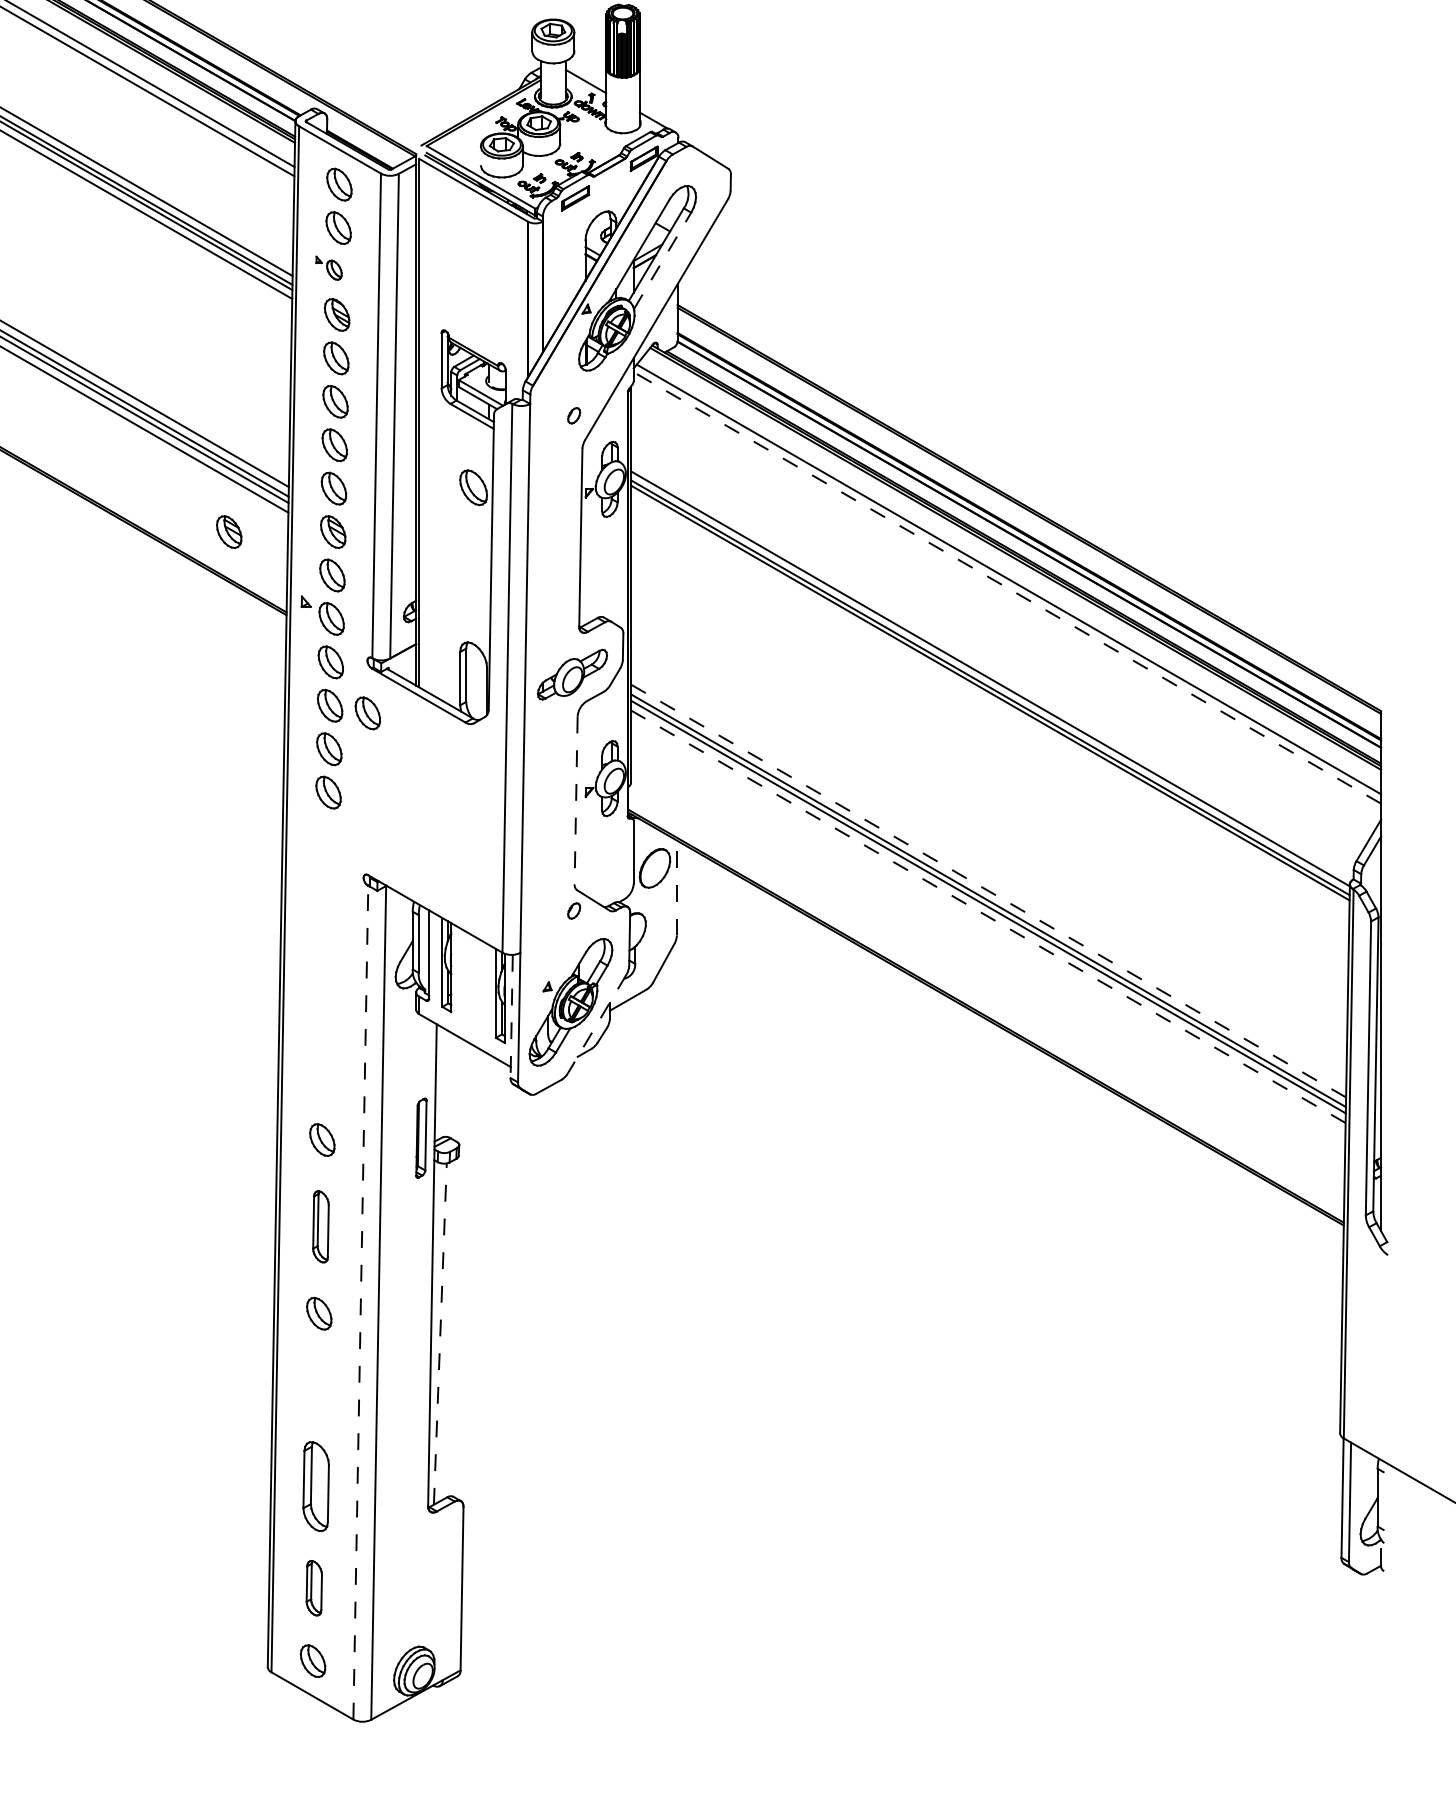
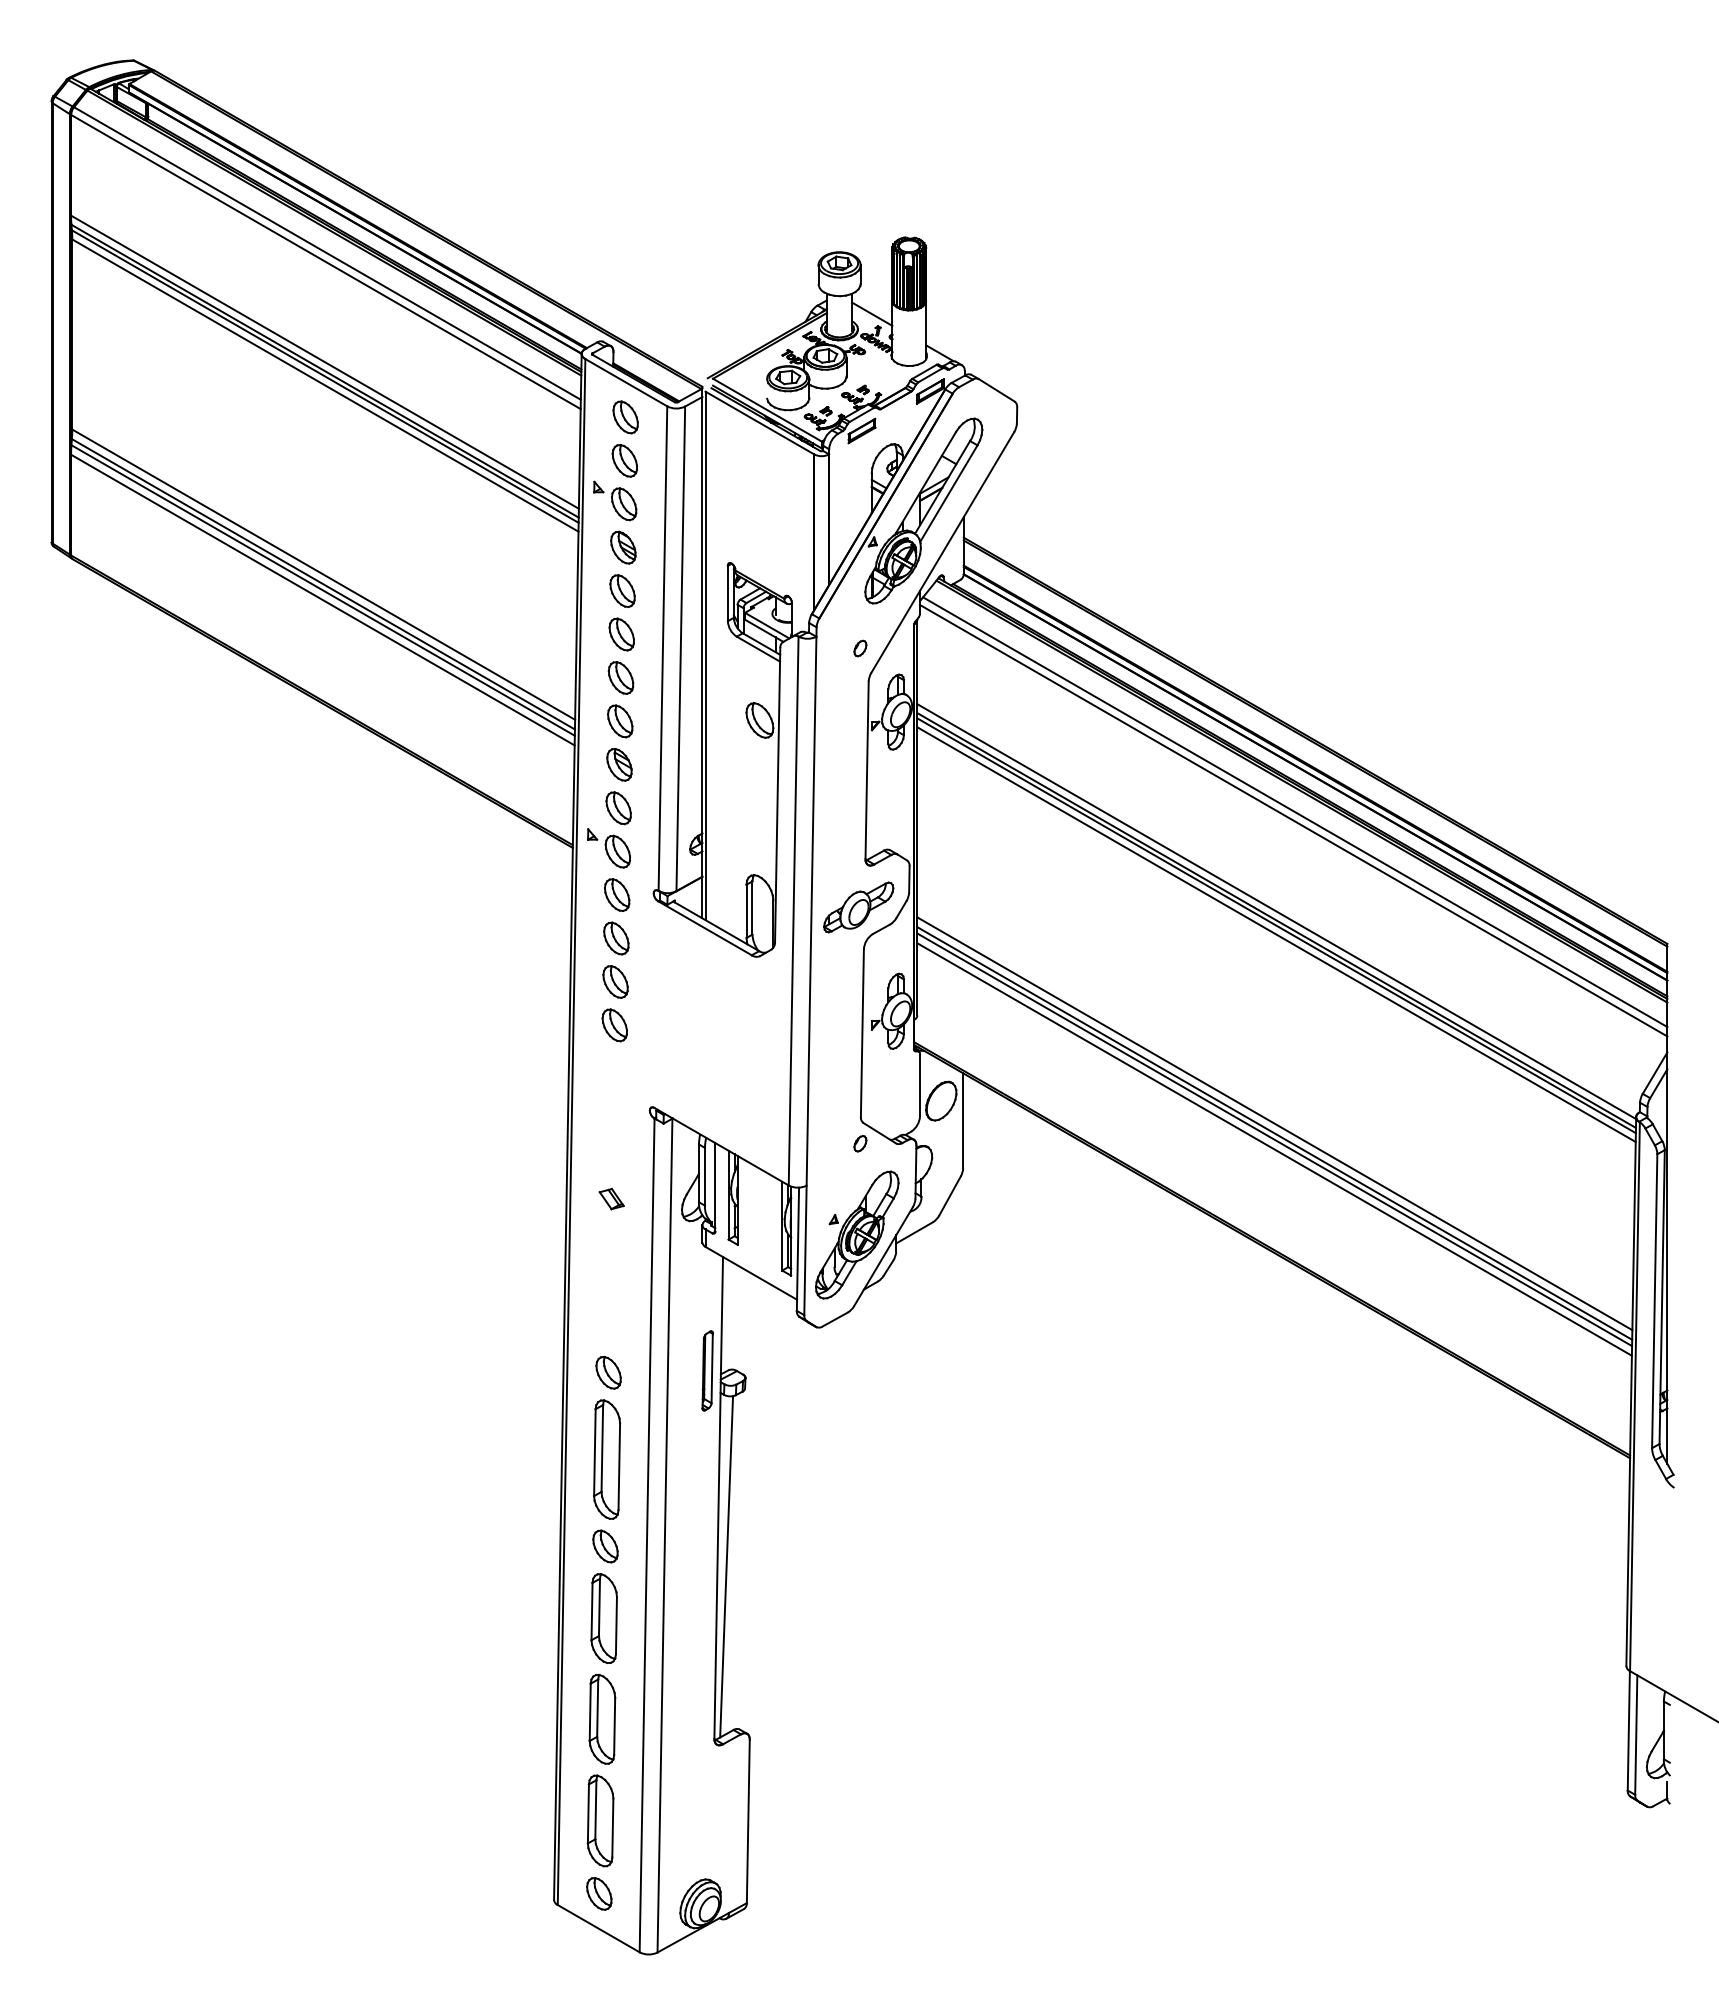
line: (663, 260) -> (949, 493), dashed -> solid
part: (329, 267) -> (615, 500), size x1.67
part: (229, 531) -> (515, 764), removed
line: (1007, 587) -> (1293, 820), dashed -> solid
line: (990, 701) -> (1276, 934), added
part: (368, 712) -> (654, 945), removed
line: (576, 800) -> (862, 1033), dashed -> solid
line: (677, 887) -> (963, 1120), dashed -> solid
line: (988, 890) -> (1274, 1123), dashed -> solid
line: (988, 916) -> (1274, 1149), dashed -> solid
part: (325, 966) -> (611, 1199), added
line: (511, 1016) -> (797, 1249), dashed -> solid
line: (597, 1024) -> (883, 1257), dashed -> solid
part: (321, 1226) -> (607, 1459), size x1.67
line: (361, 1302) -> (647, 1535), dashed -> solid
line: (440, 1333) -> (726, 1566), dashed -> solid
part: (317, 1385) -> (603, 1618), added
part: (314, 1587) -> (600, 1820), size x1.67

